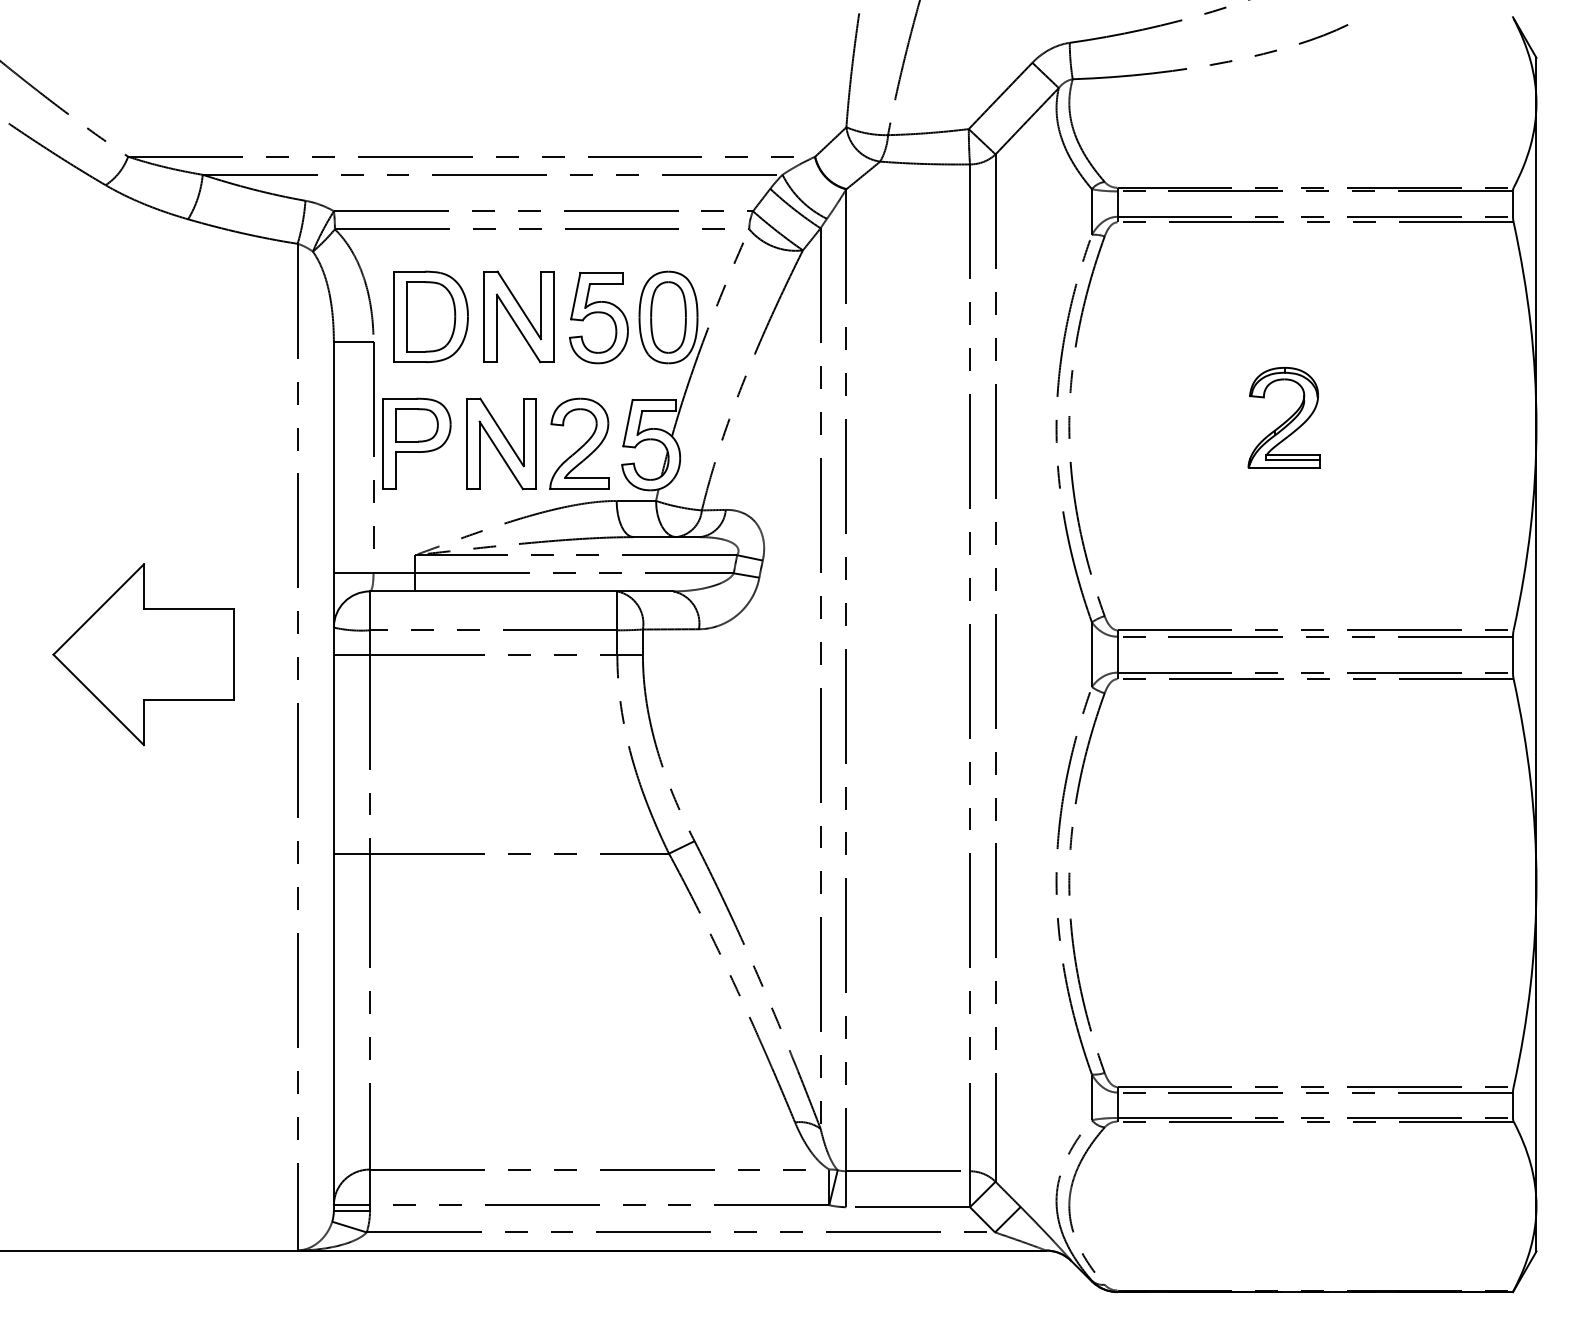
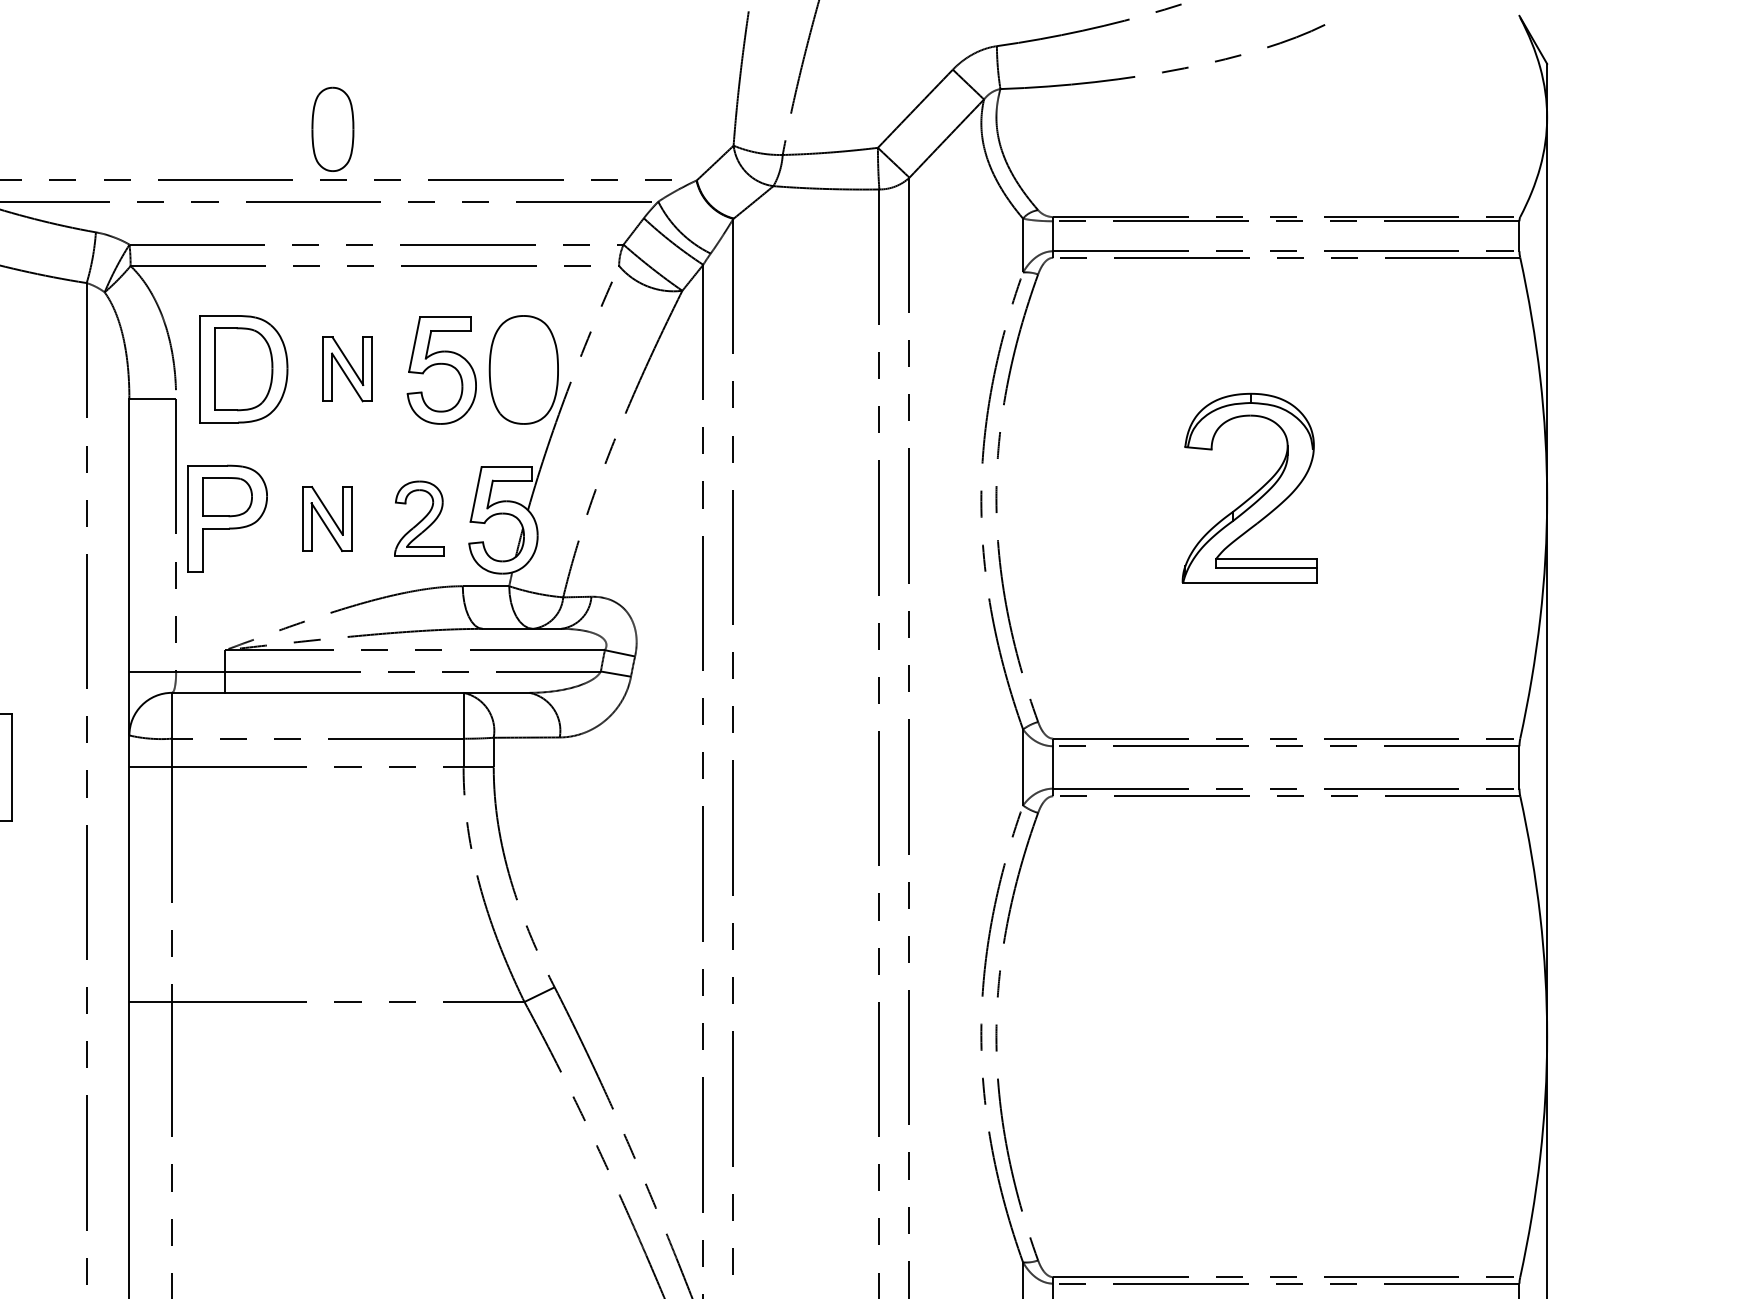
part: (518, 316) -> (347, 368), size x0.6
part: (668, 317) -> (332, 129), moved
part: (1283, 417) -> (1248, 487), size x1.6
part: (501, 443) -> (327, 518), size x0.6
part: (579, 443) -> (418, 518), size x0.7

